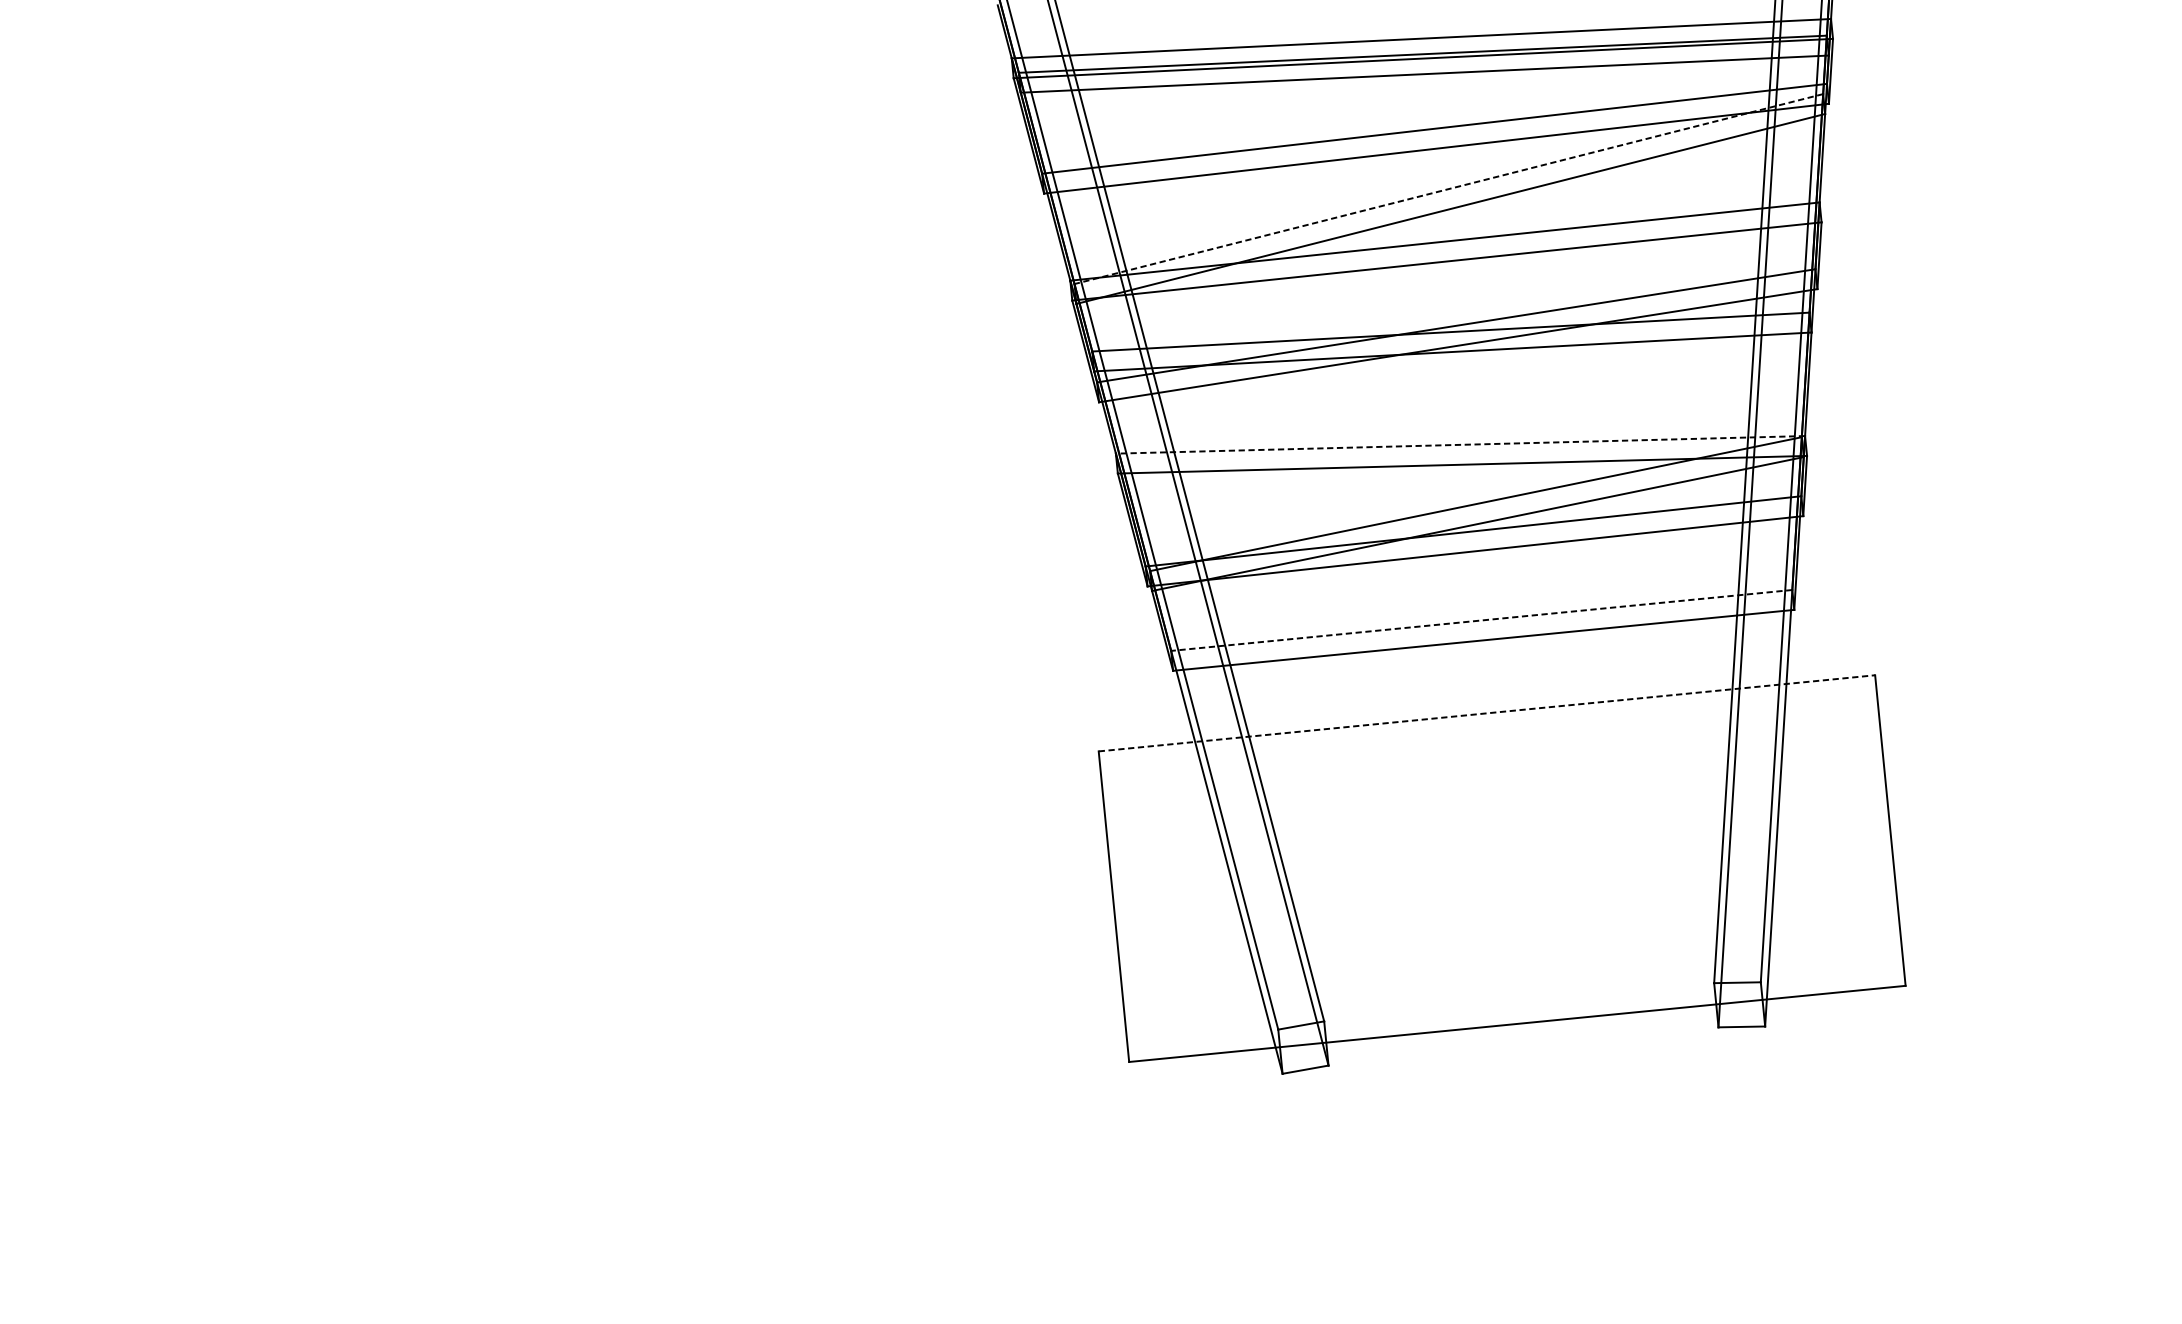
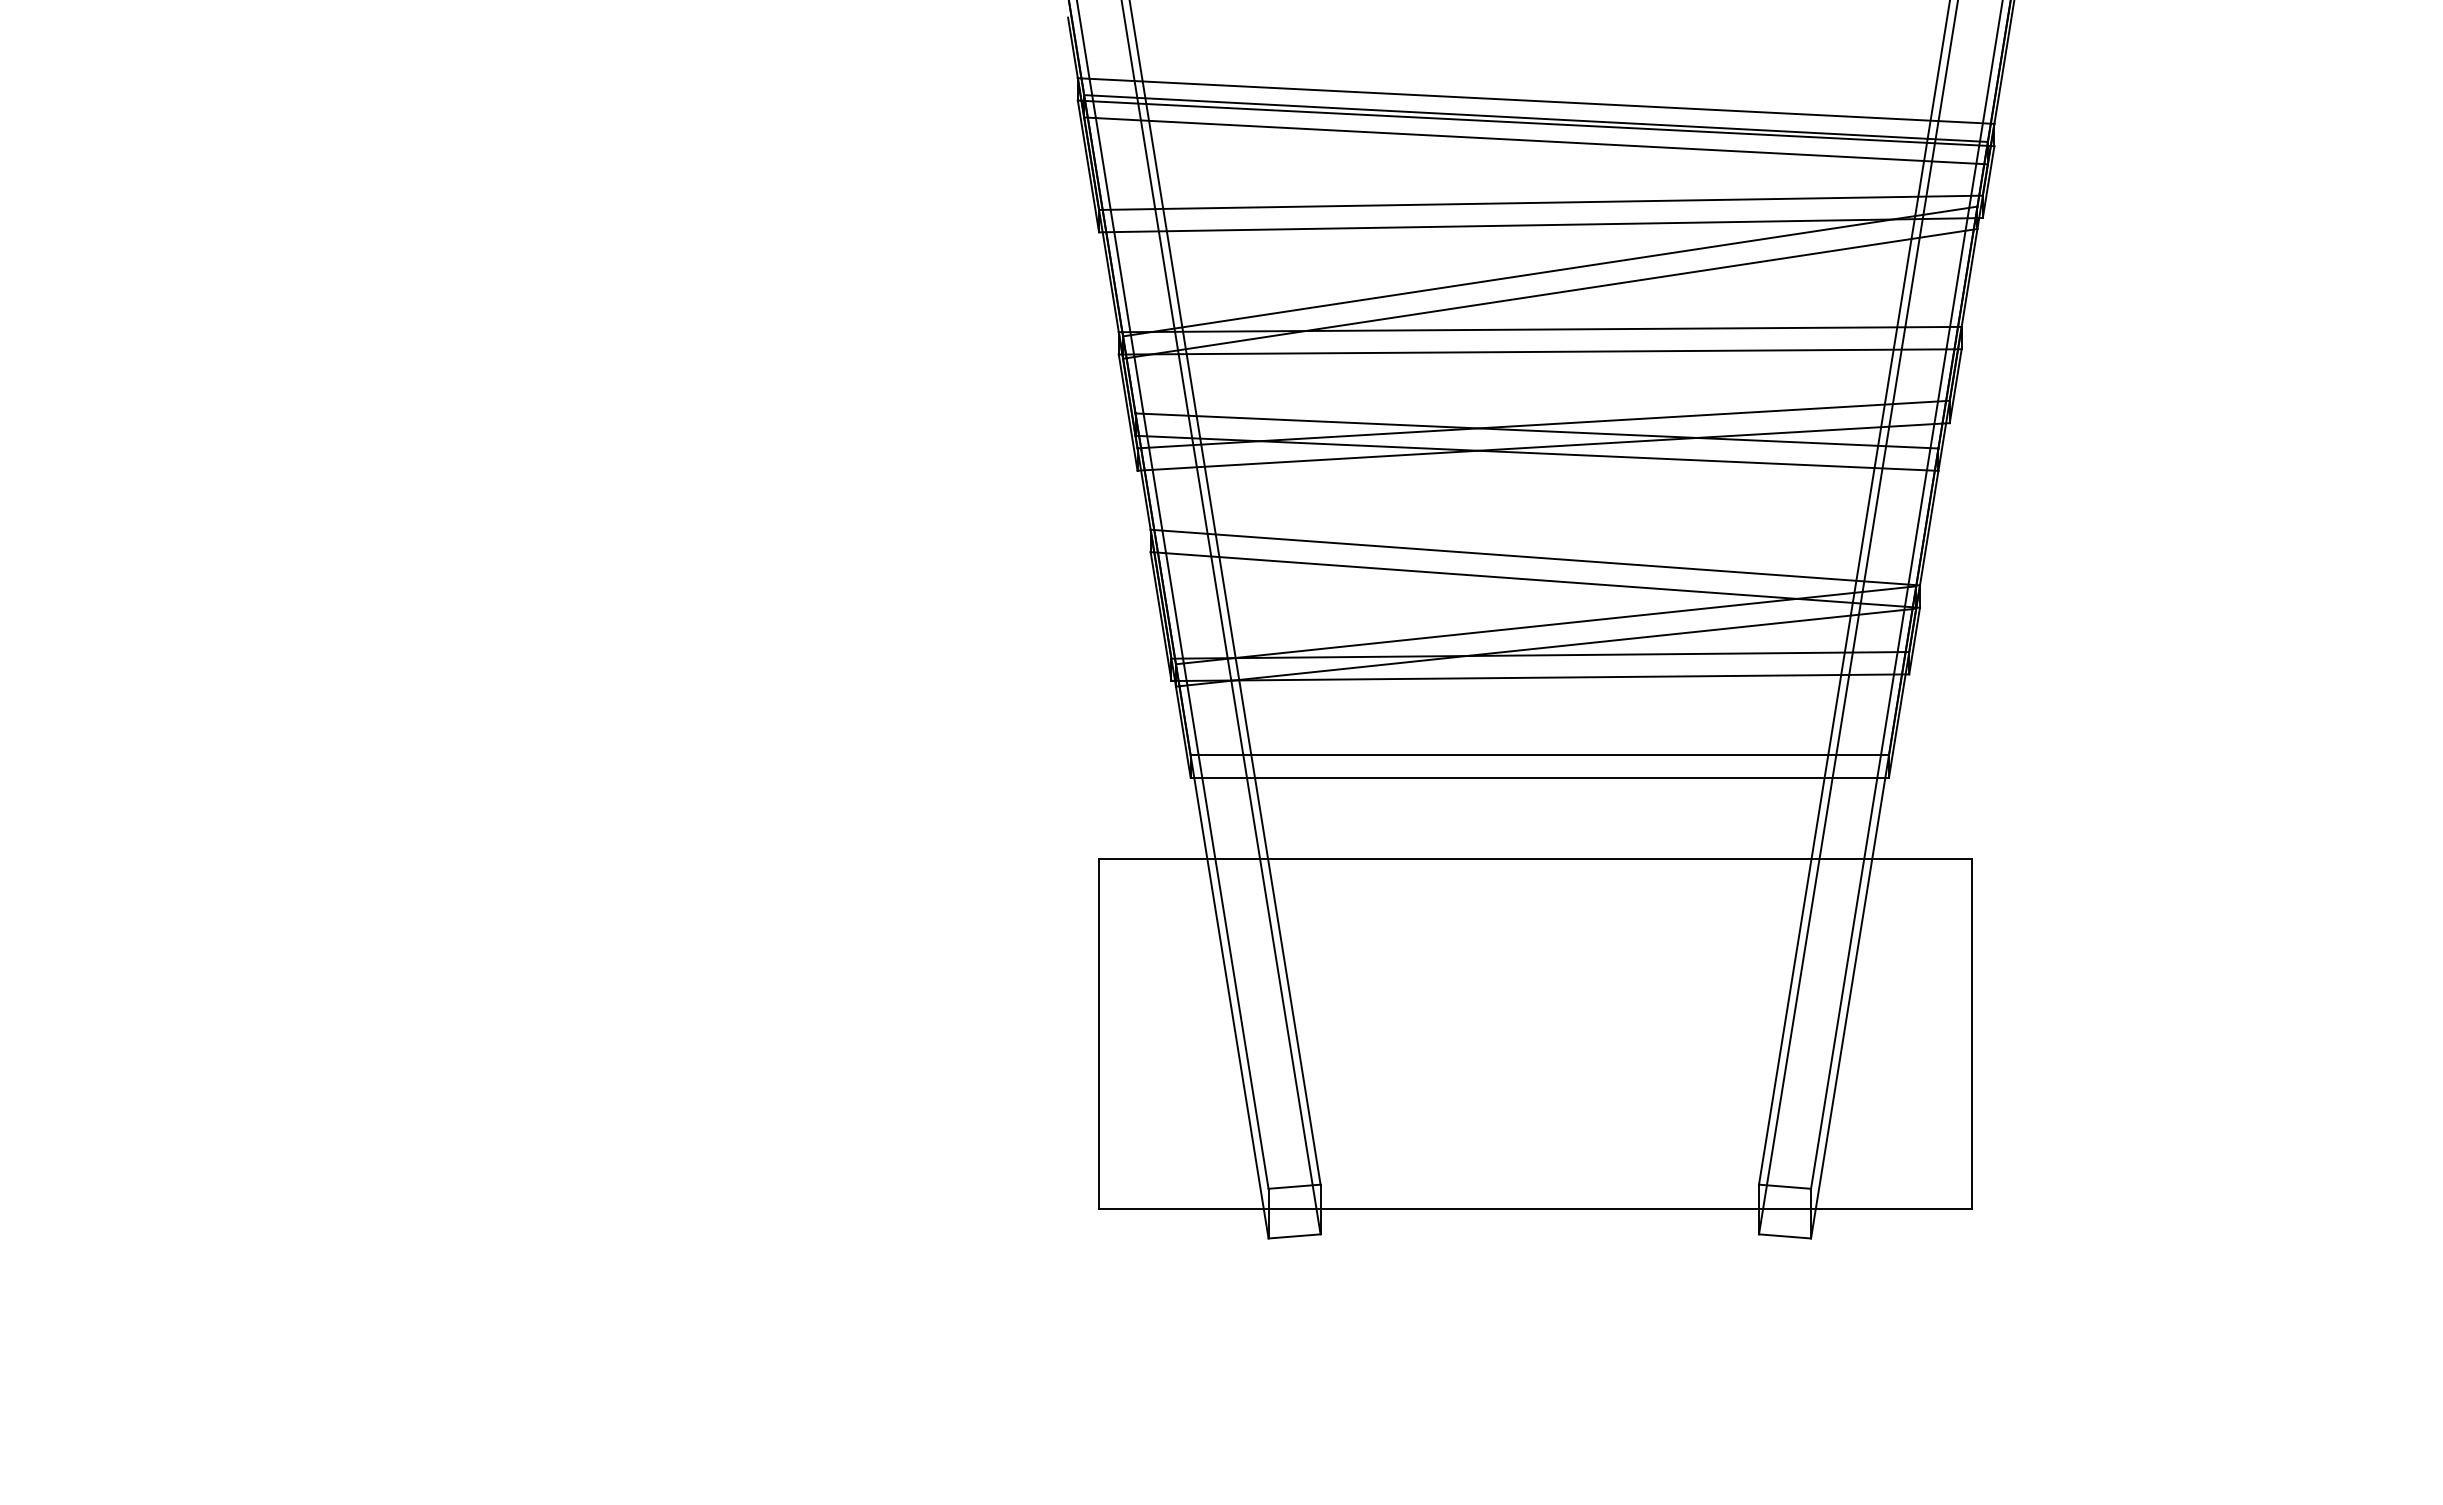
line: (1448, 189) -> (1549, 271), dashed -> solid
line: (1460, 444) -> (1535, 557), dashed -> solid
line: (1481, 620) -> (1539, 755), dashed -> solid
line: (1486, 713) -> (1535, 859), dashed -> solid

